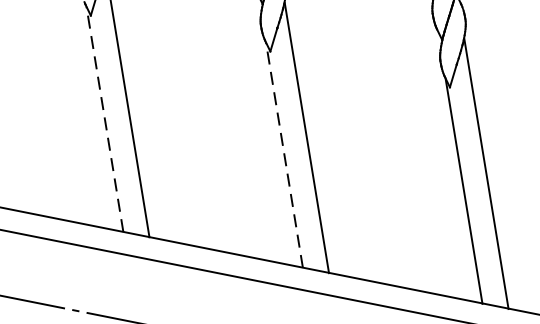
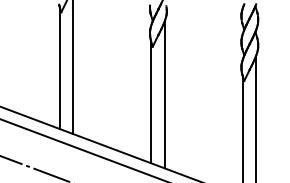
line: (104, 120) -> (59, 68), dashed -> solid
line: (284, 155) -> (151, 102), dashed -> solid

